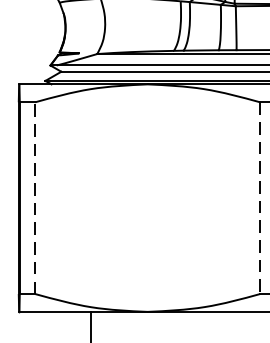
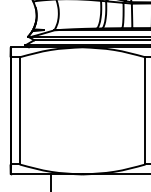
line: (34, 197) -> (19, 110), dashed -> solid
line: (260, 197) -> (145, 110), dashed -> solid

